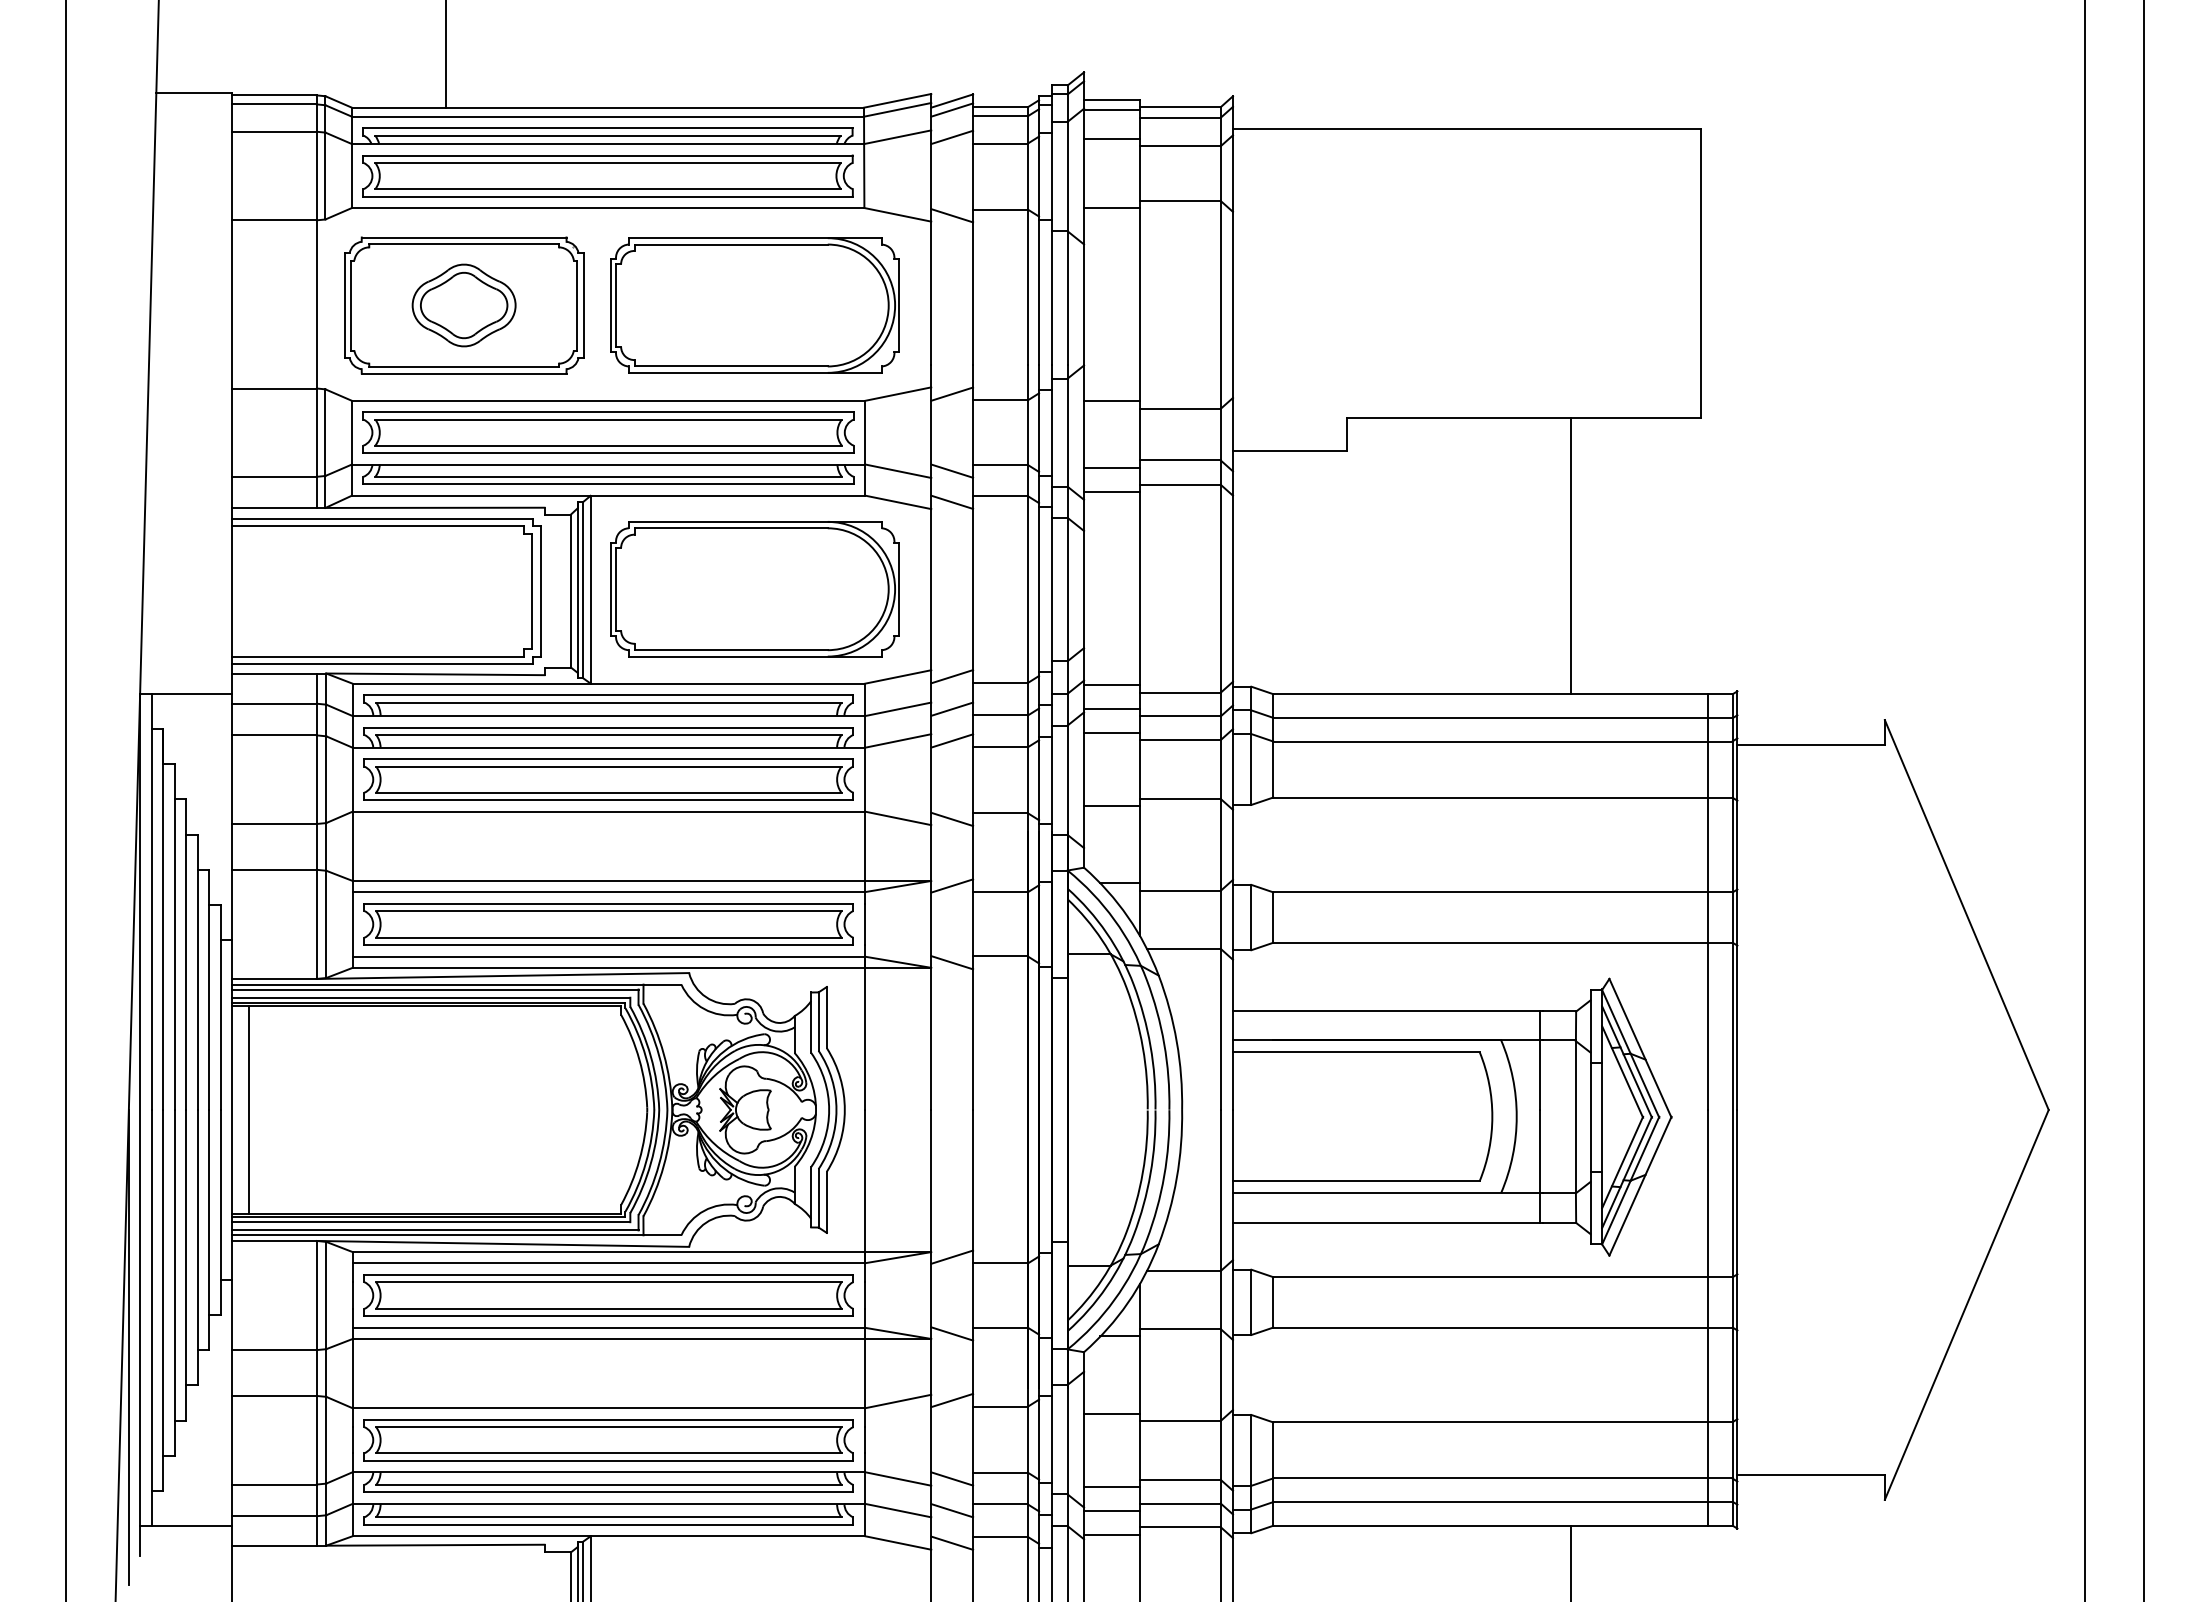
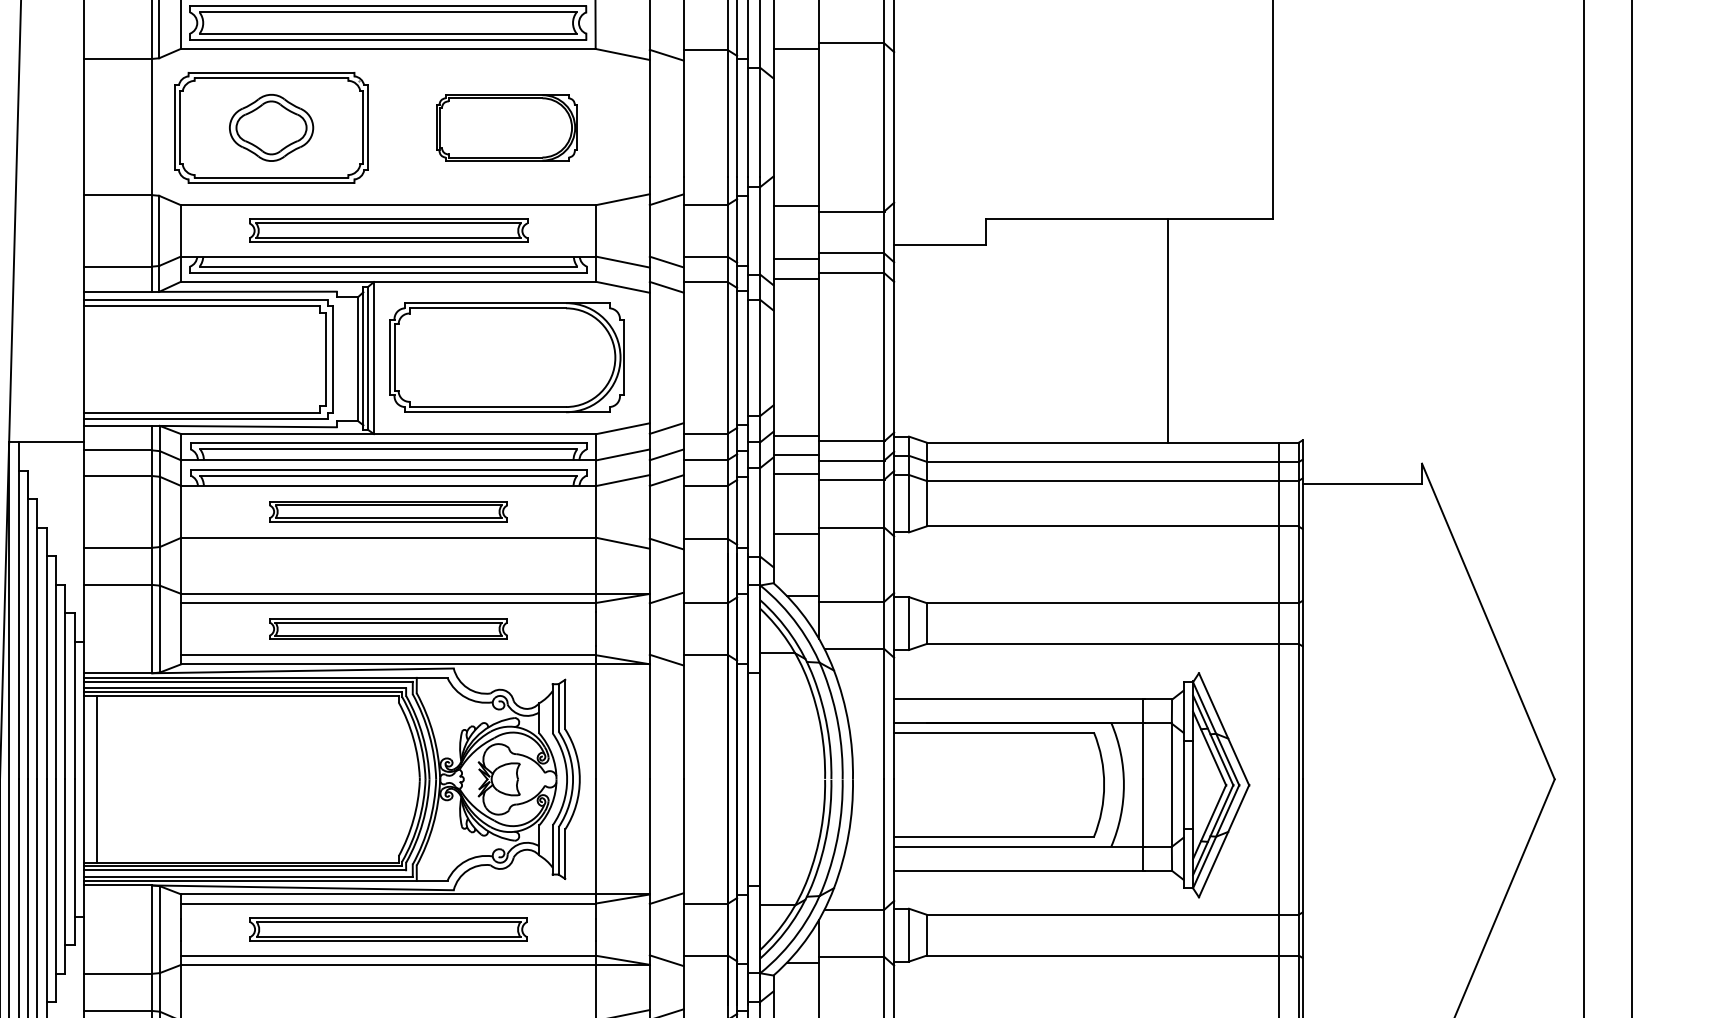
part: (754, 305) -> (506, 127), size x0.6
part: (608, 432) -> (388, 230), size x0.7
part: (608, 779) -> (388, 511), size x0.6
part: (608, 924) -> (388, 629), size x0.6
part: (608, 1295) -> (388, 929), size x0.7

